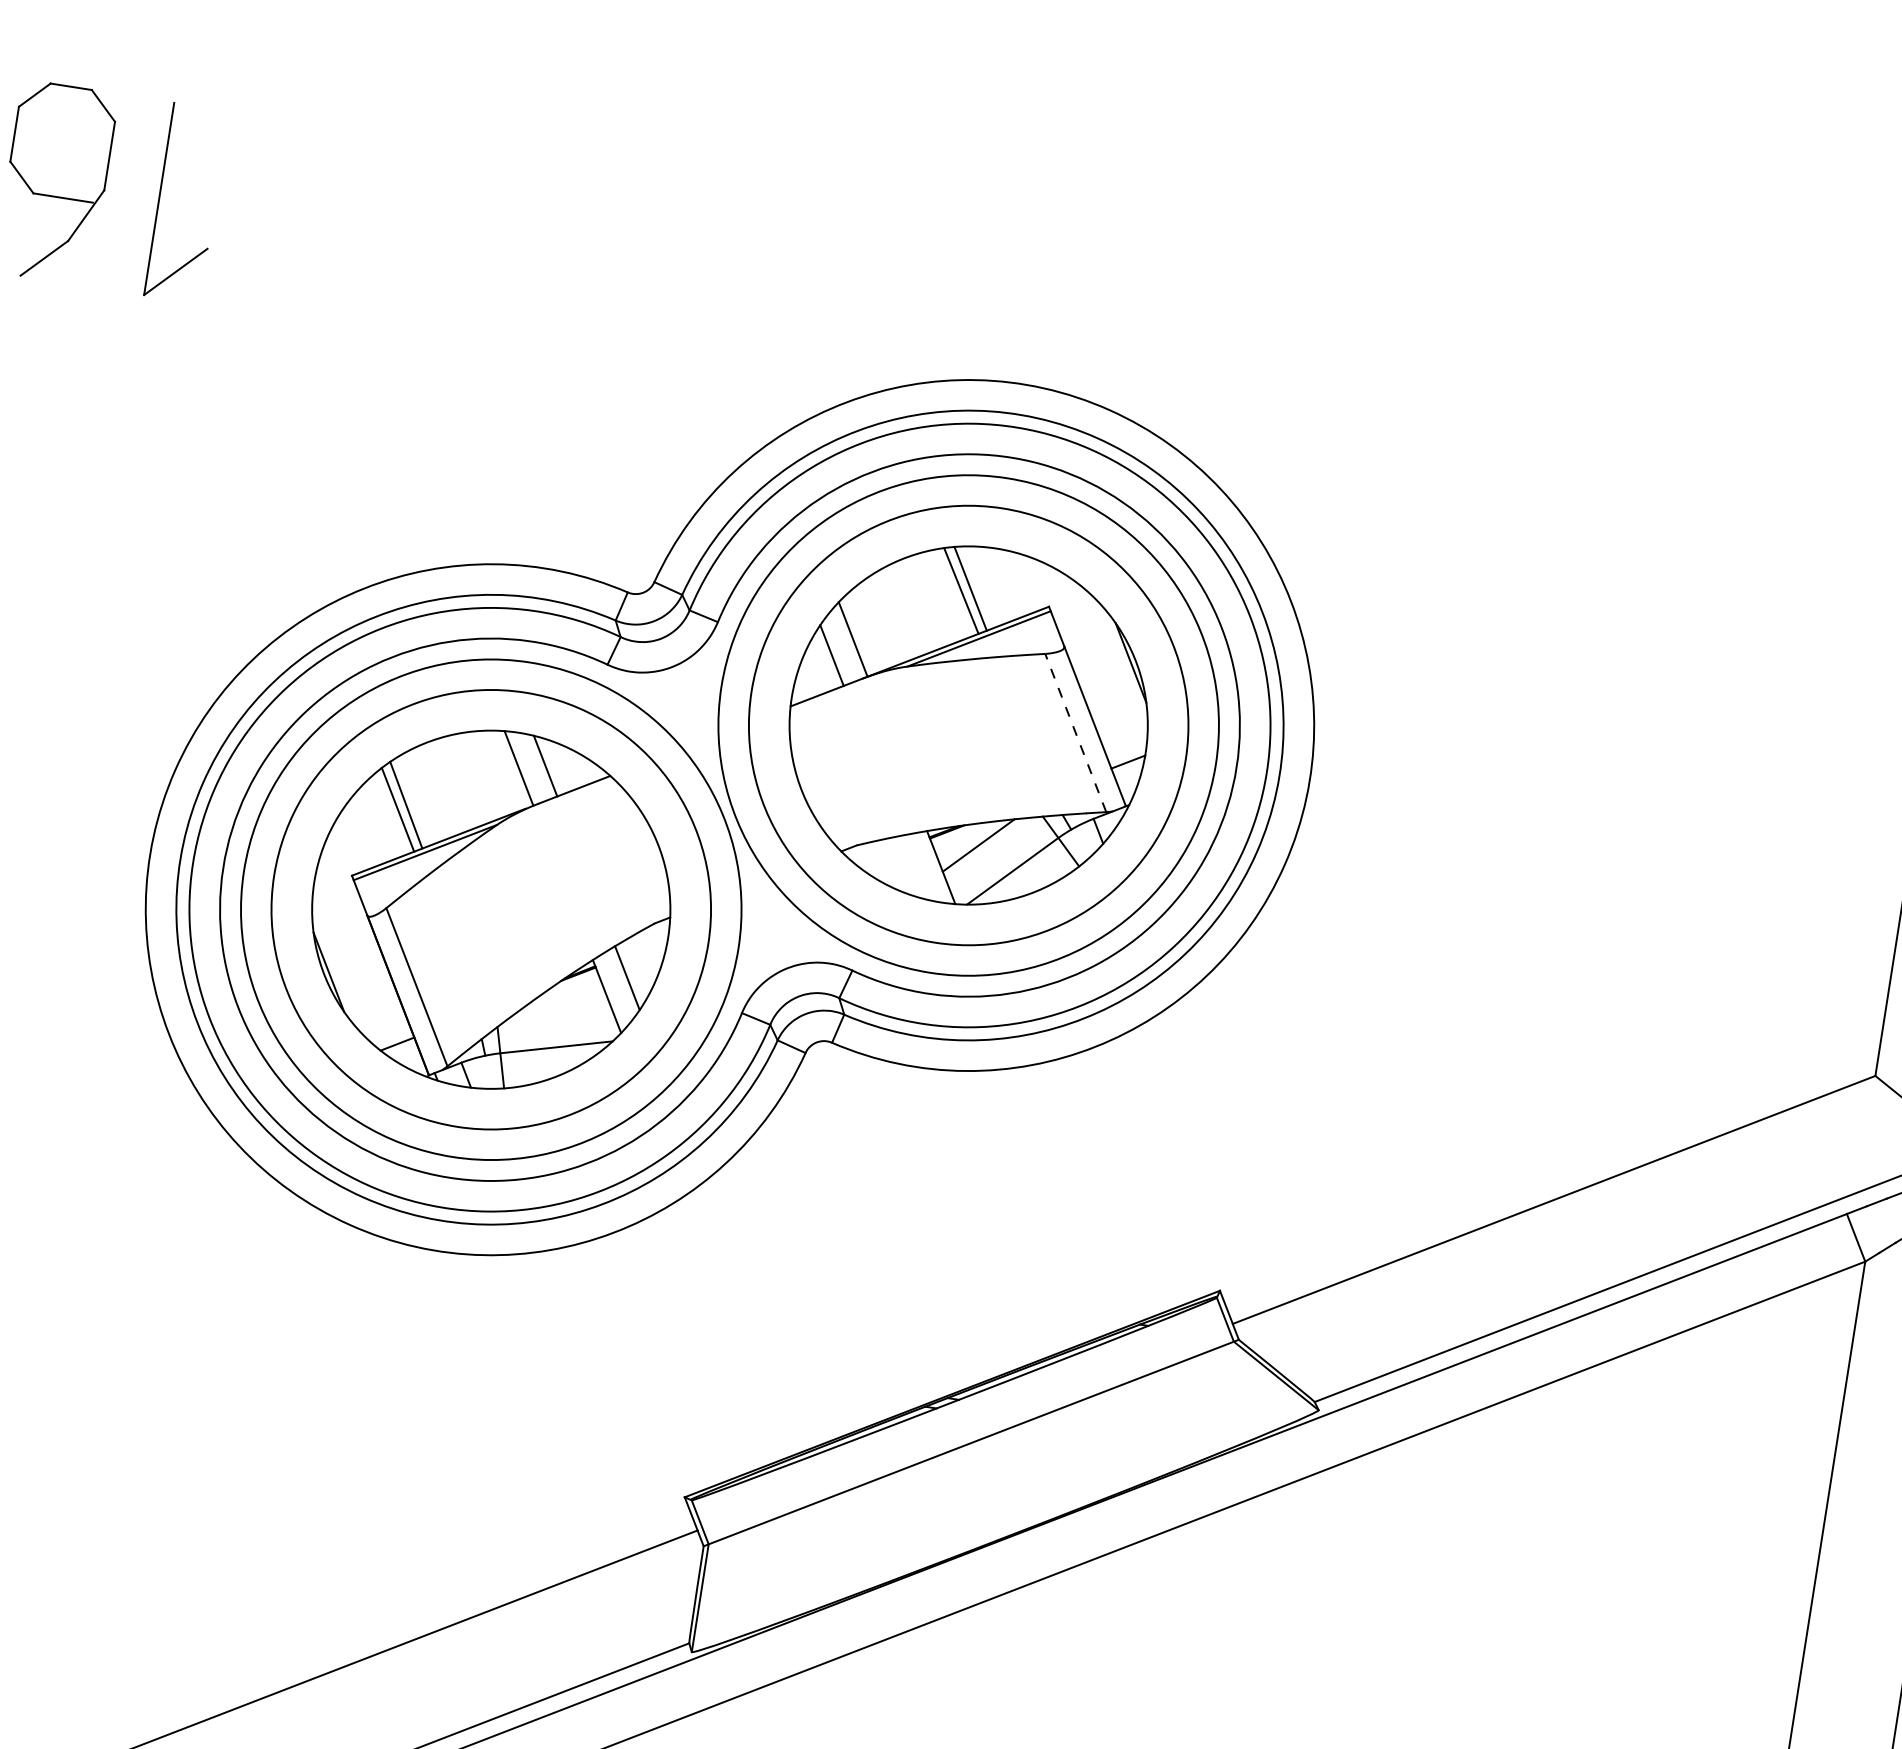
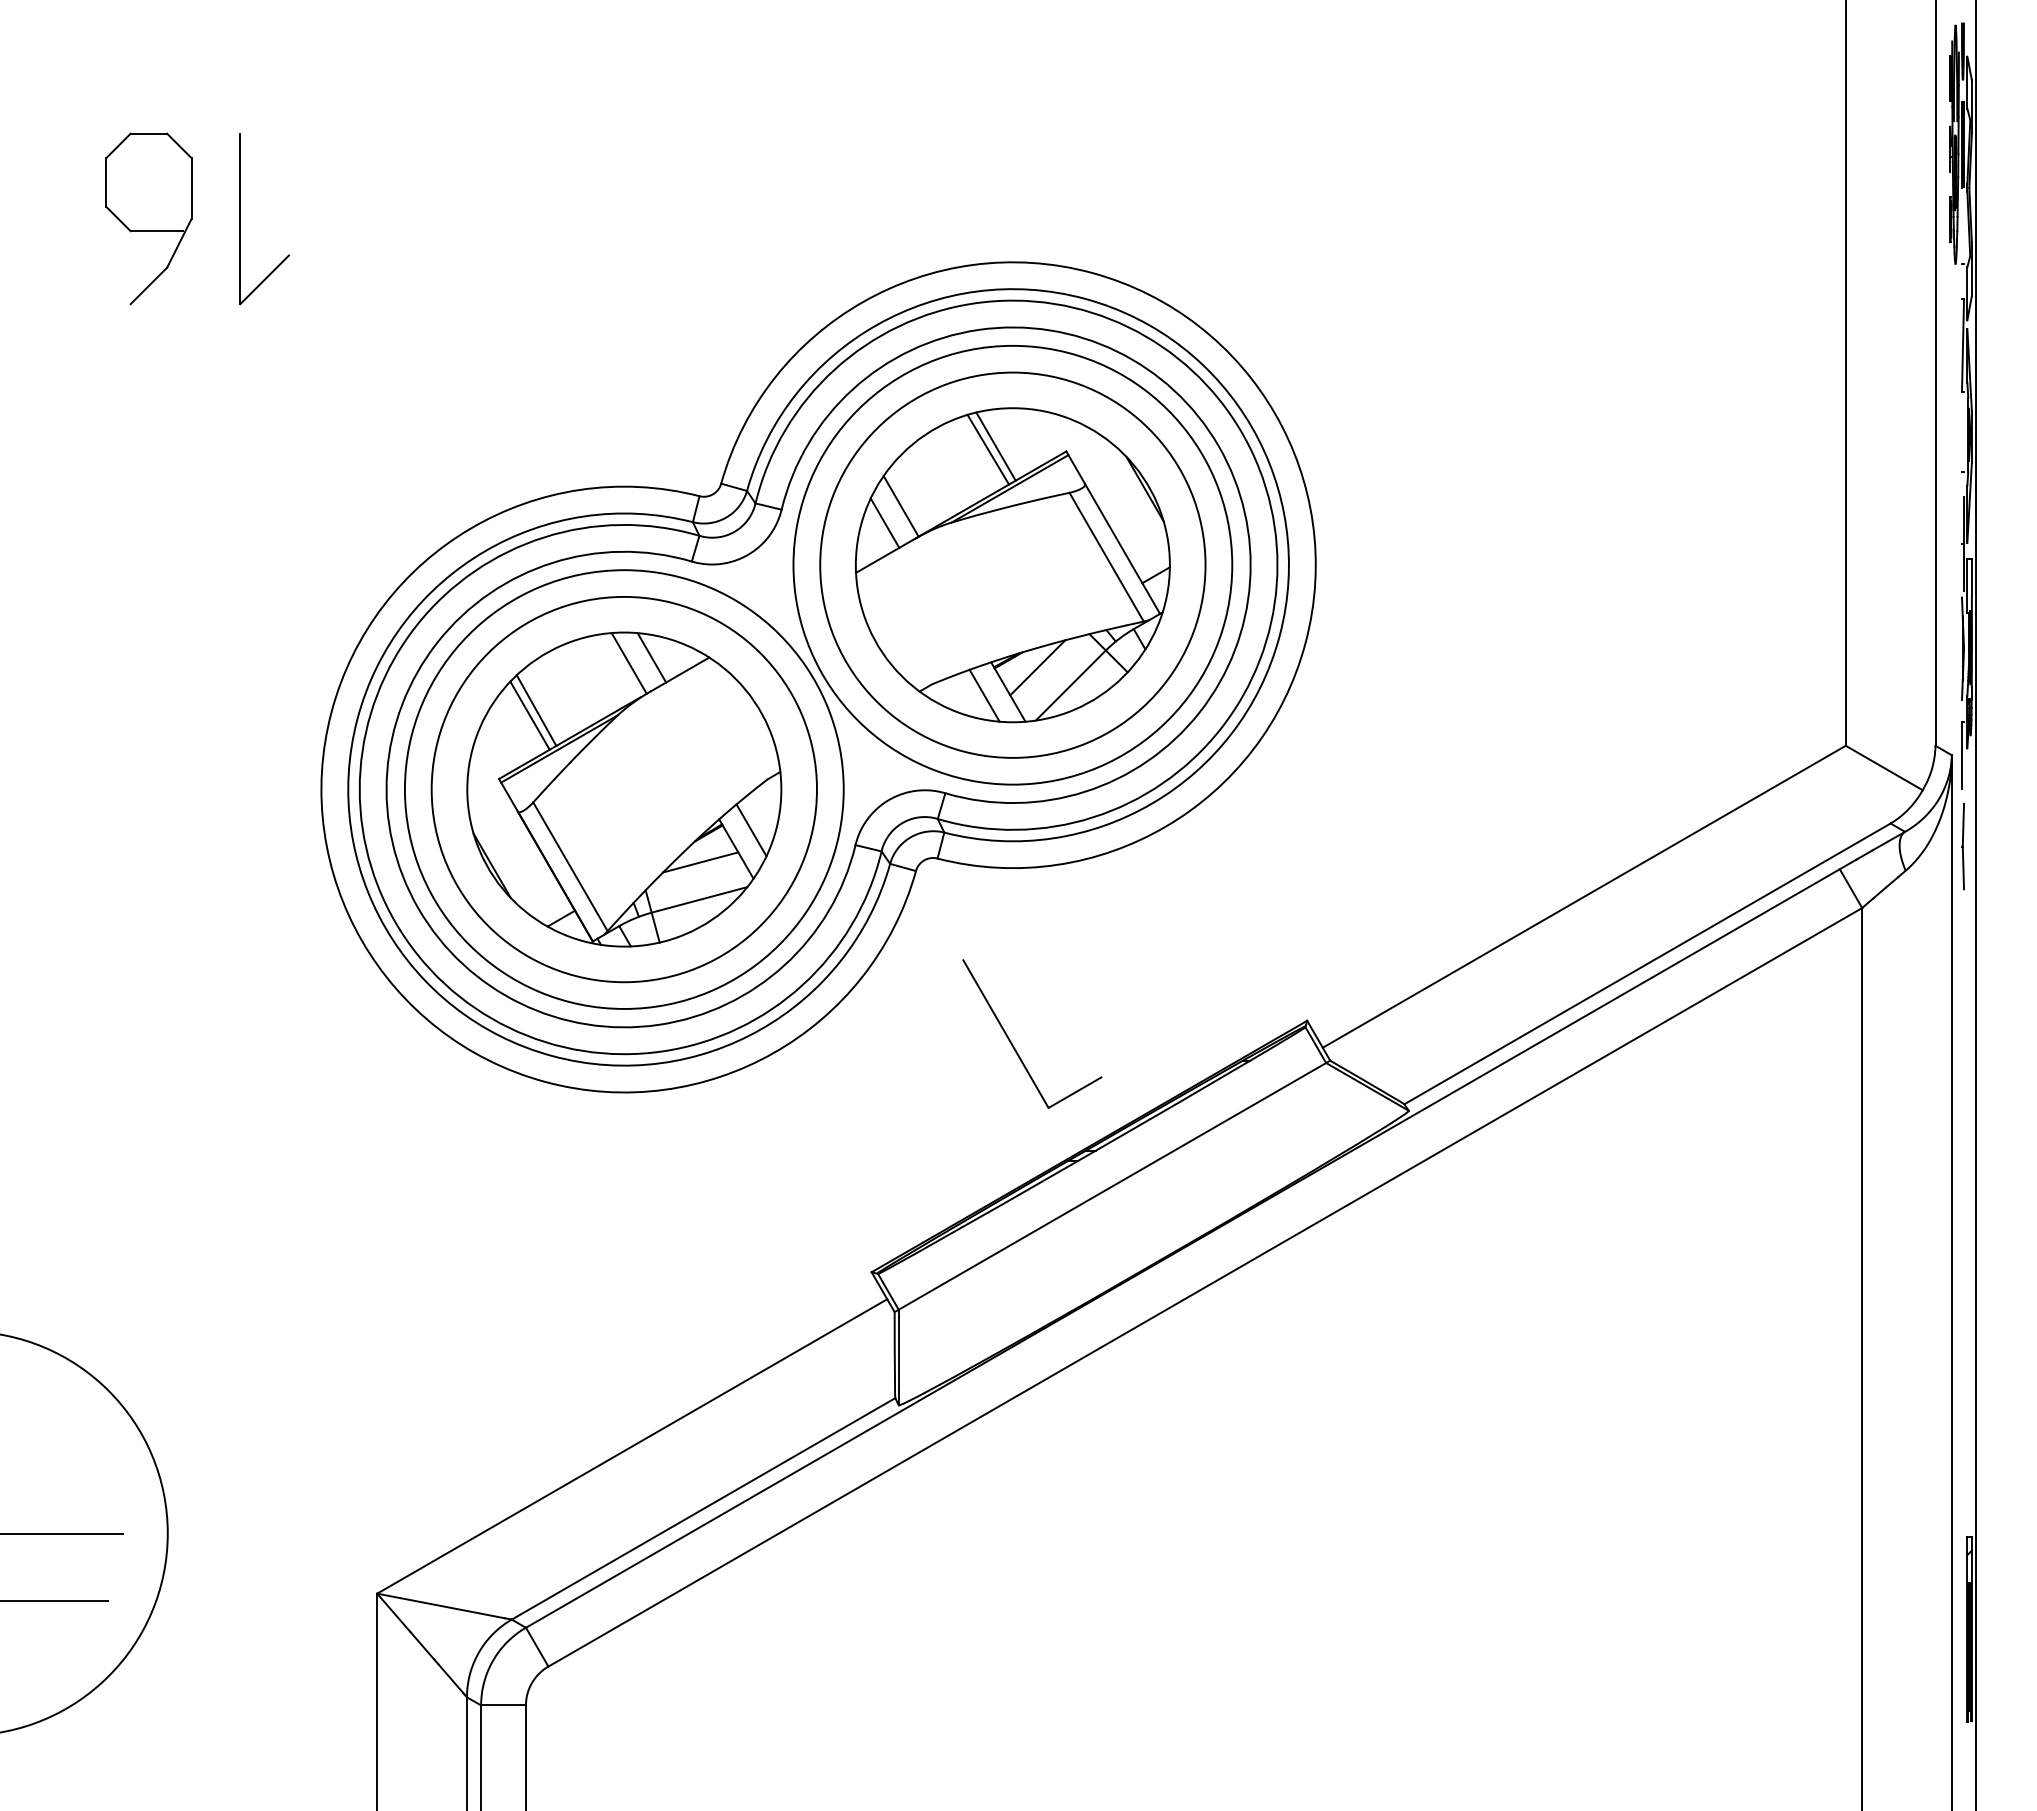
line: (1075, 732) -> (1106, 556), dashed -> solid
line: (913, 867) -> (984, 695), added
line: (564, 1005) -> (700, 862), added
part: (884, 1265) -> (1013, 1044), added

